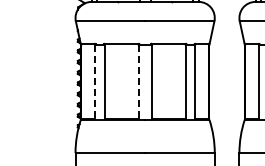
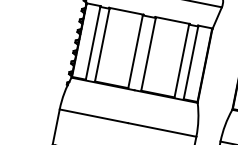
line: (95, 82) -> (93, 44), dashed -> solid
line: (138, 82) -> (135, 52), dashed -> solid

